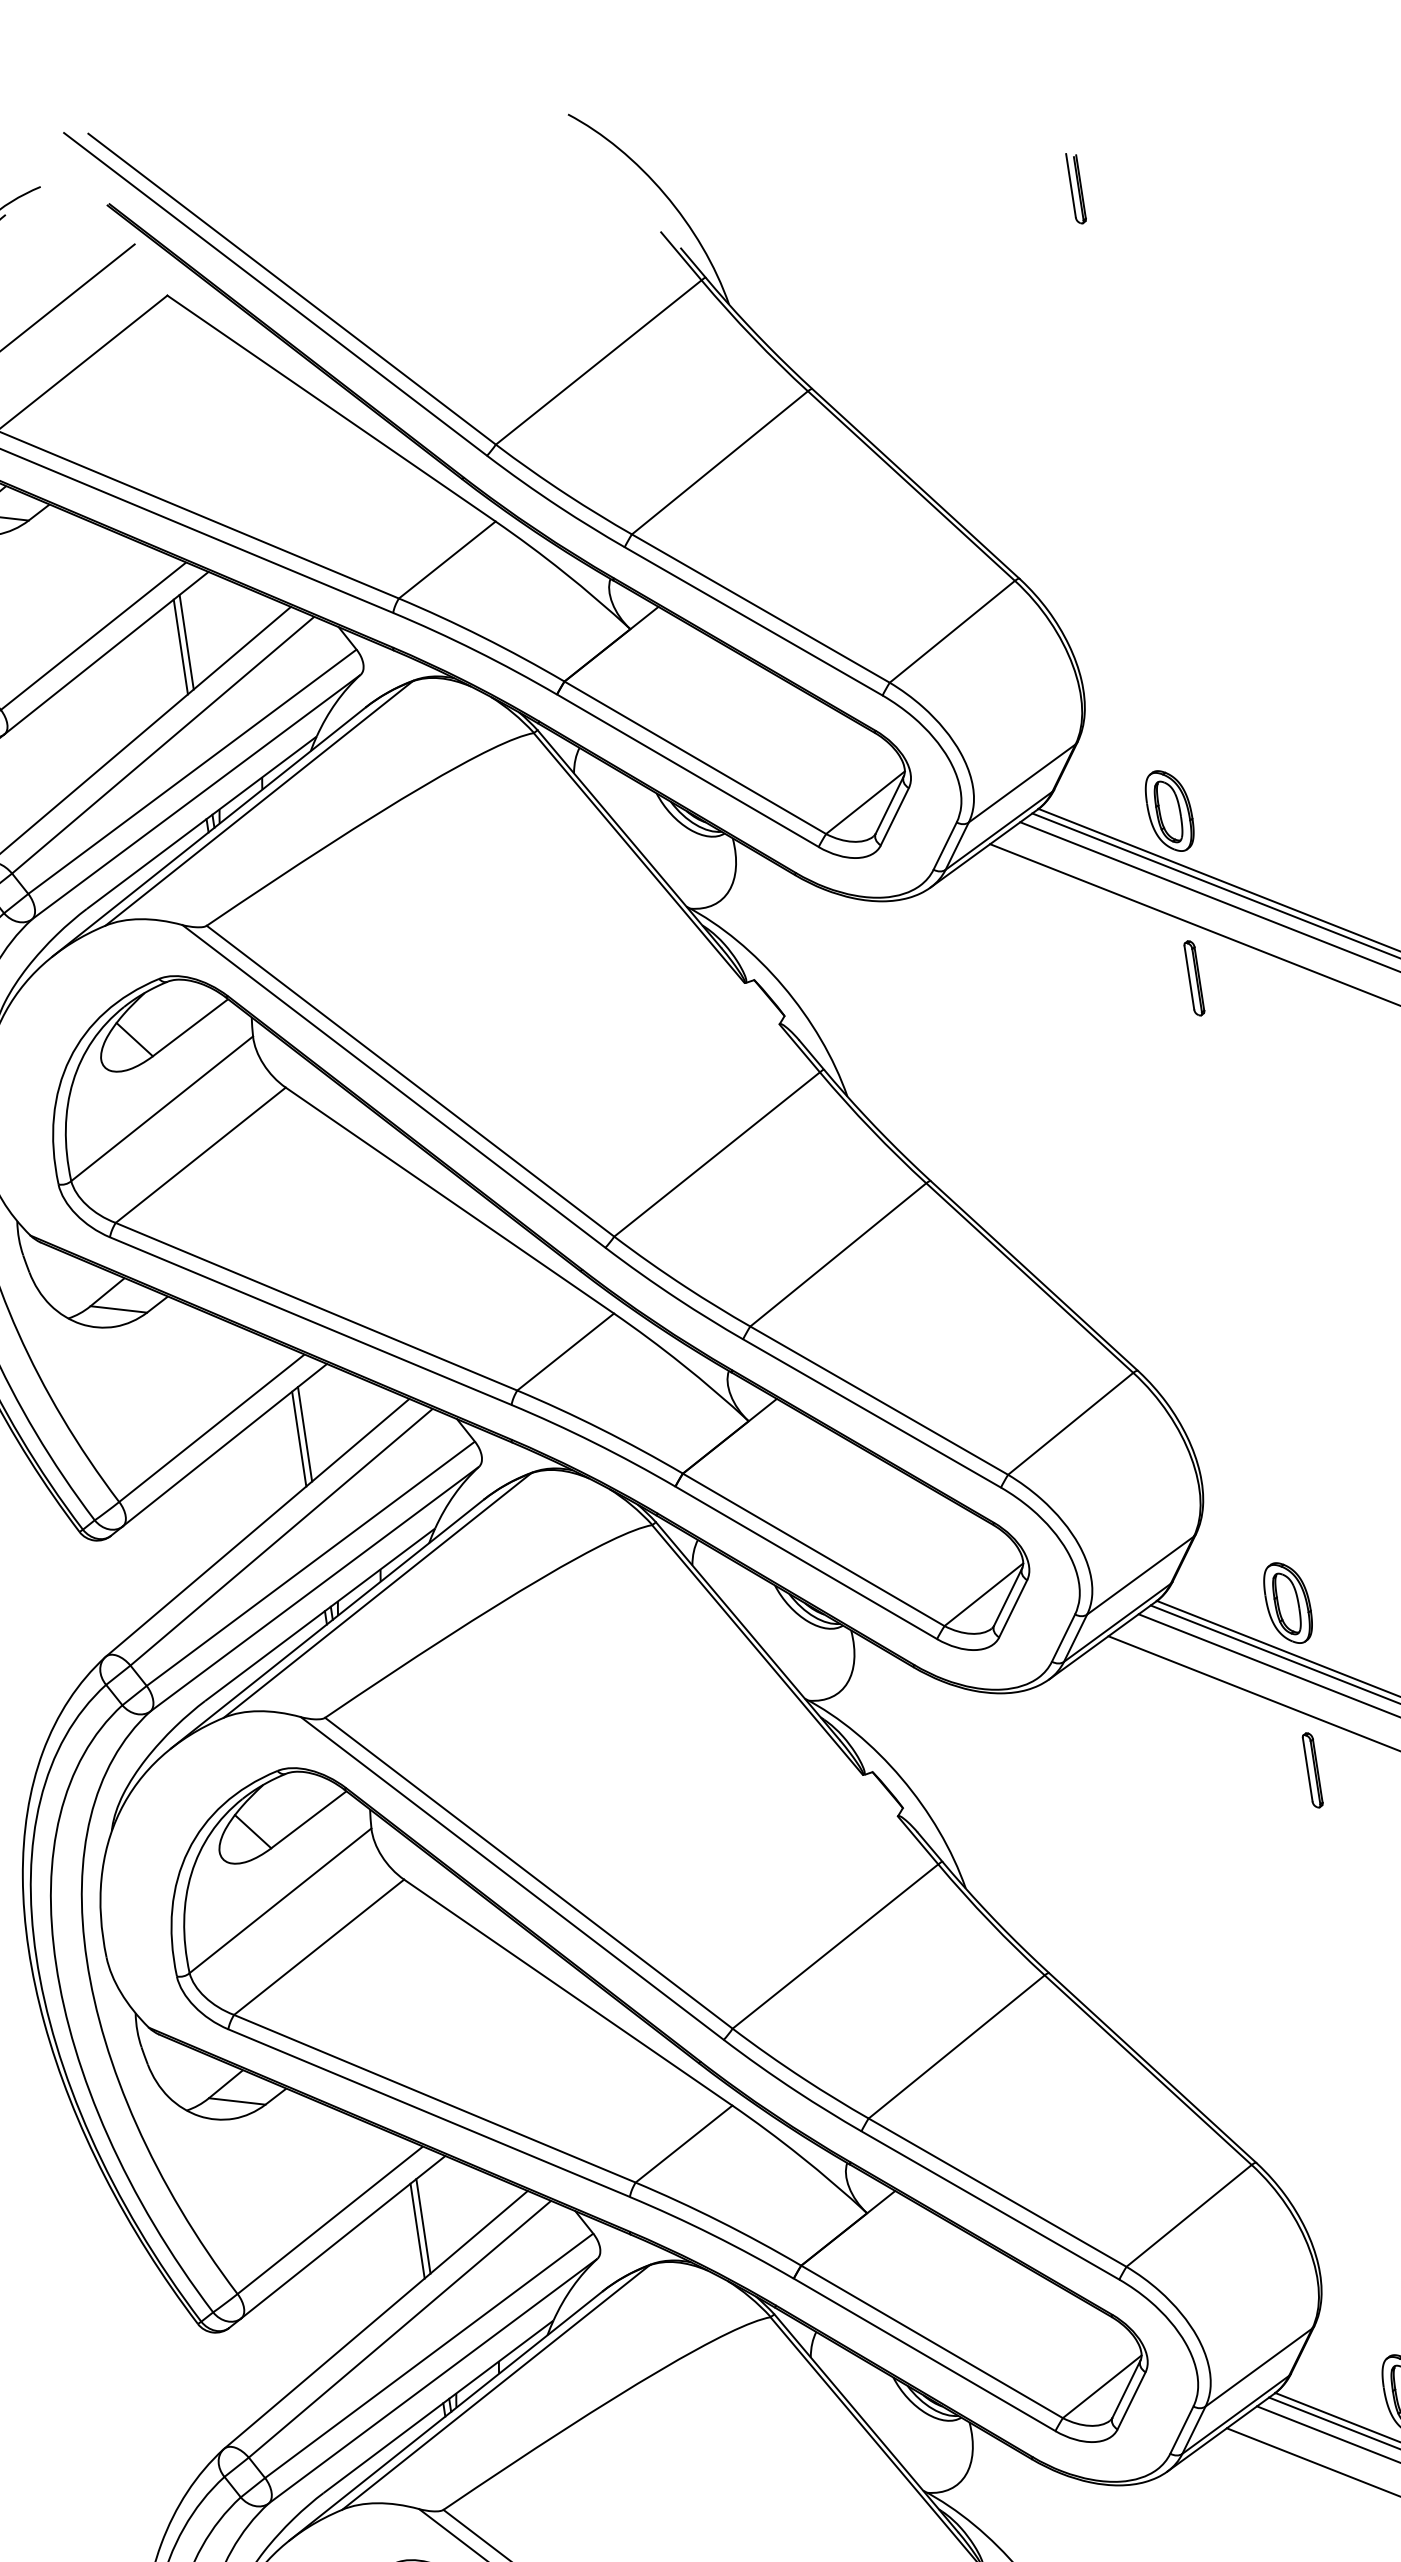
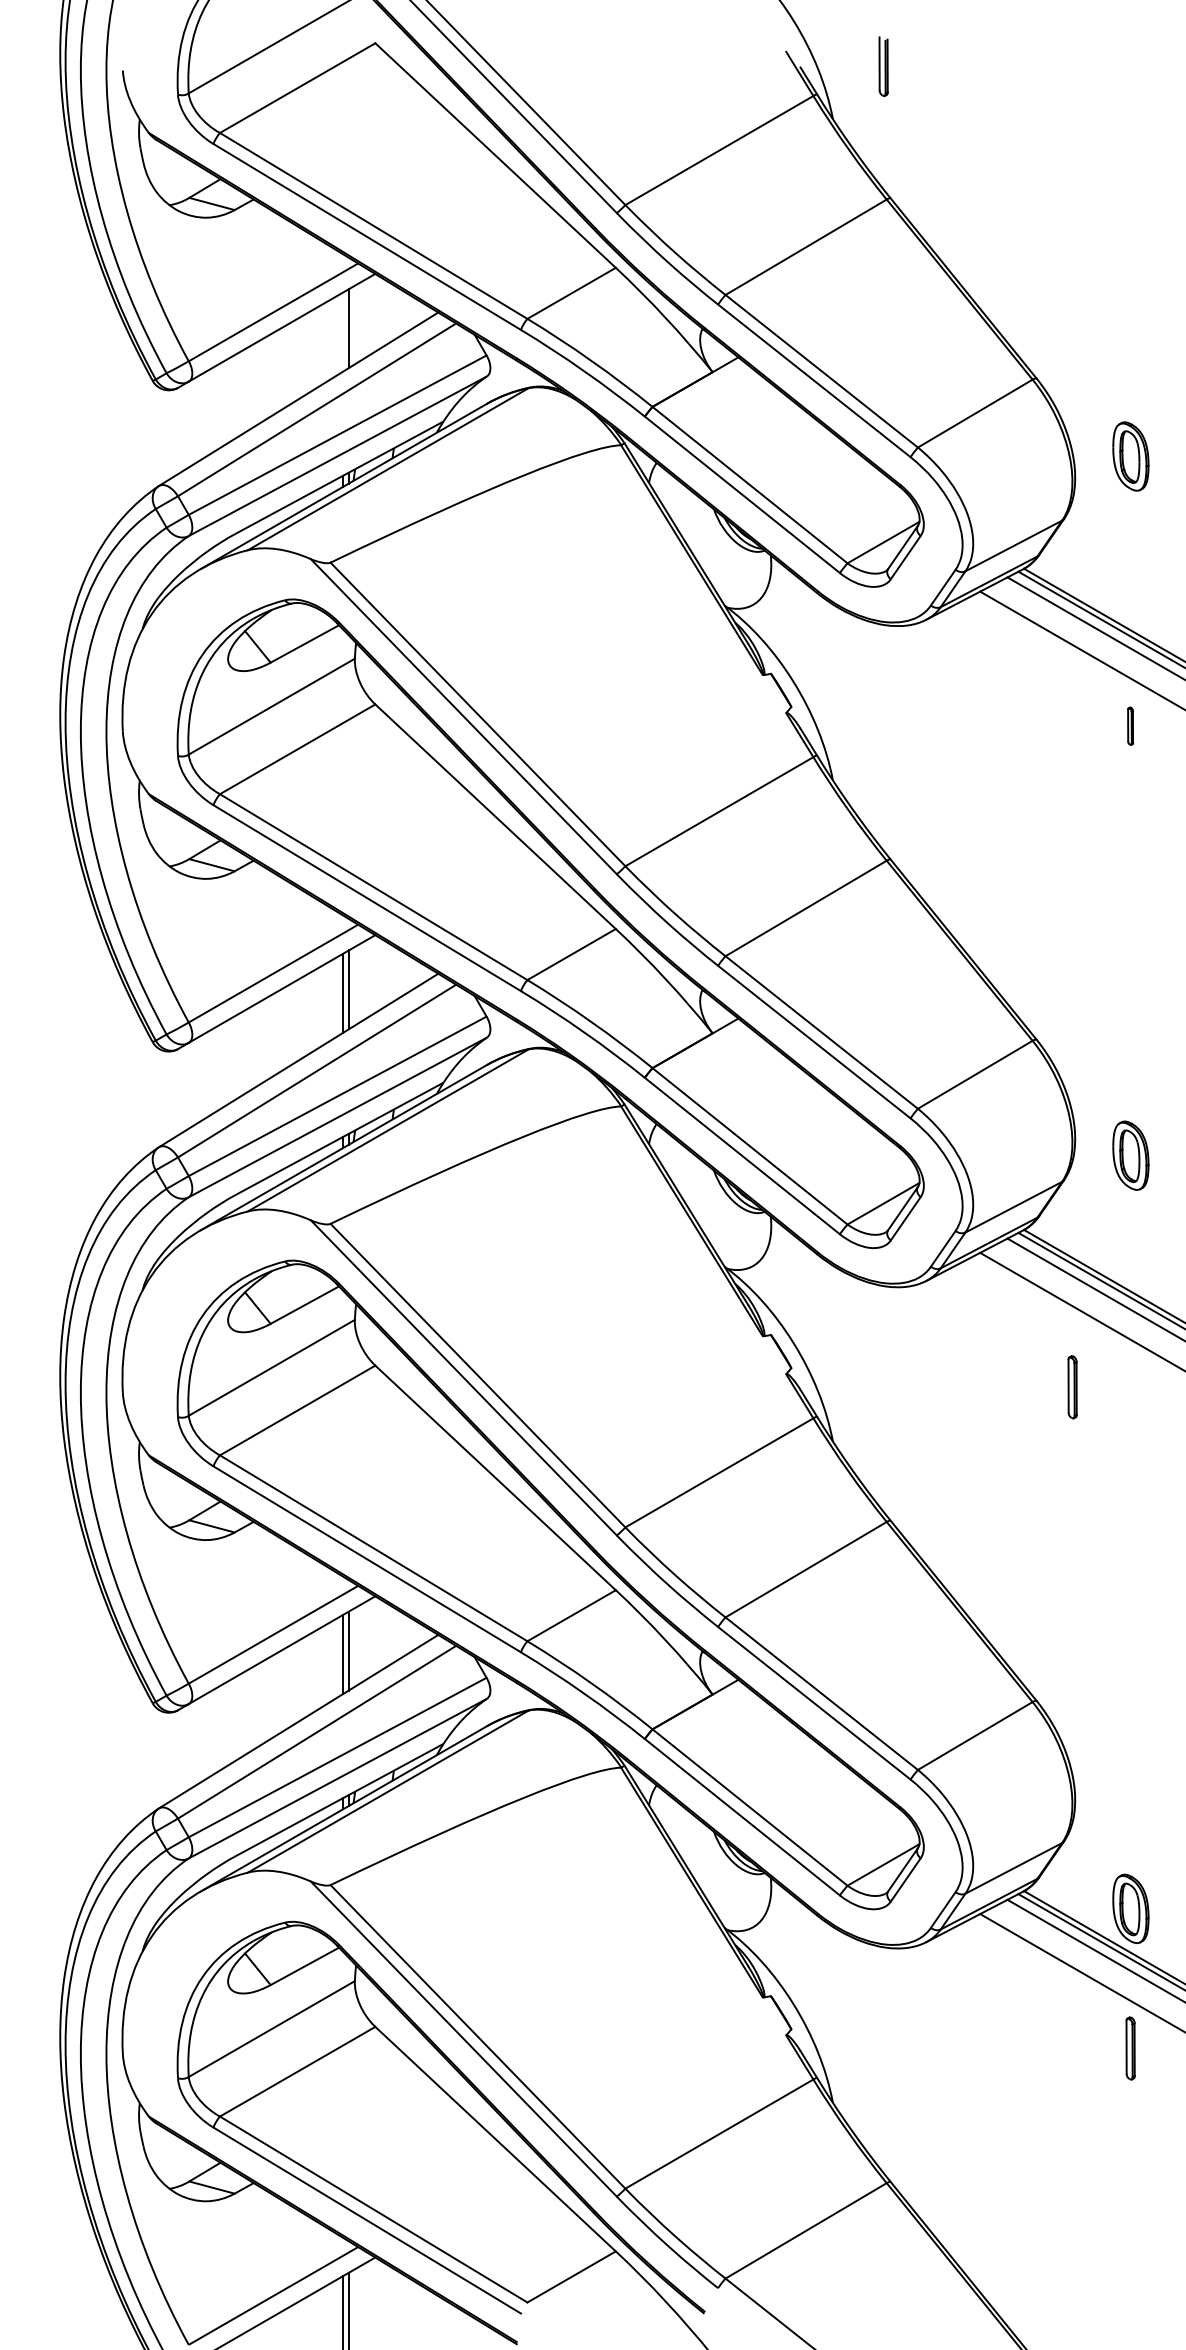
part: (1076, 188) -> (883, 66), moved
line: (180, 646) -> (343, 331), removed
part: (1169, 811) -> (1130, 456), moved
part: (1194, 978) -> (1130, 726), size x0.6
part: (1287, 1602) -> (1130, 1155), moved
part: (1312, 1770) -> (1072, 1387), moved

